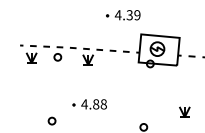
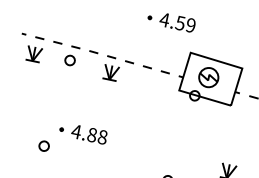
text: (129, 14) -> (180, 22), 4.39 -> 4.59
text: (89, 104) -> (83, 133), moved

